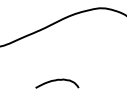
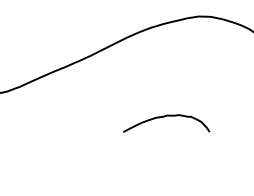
curve: (56, 81) -> (165, 119), moved

